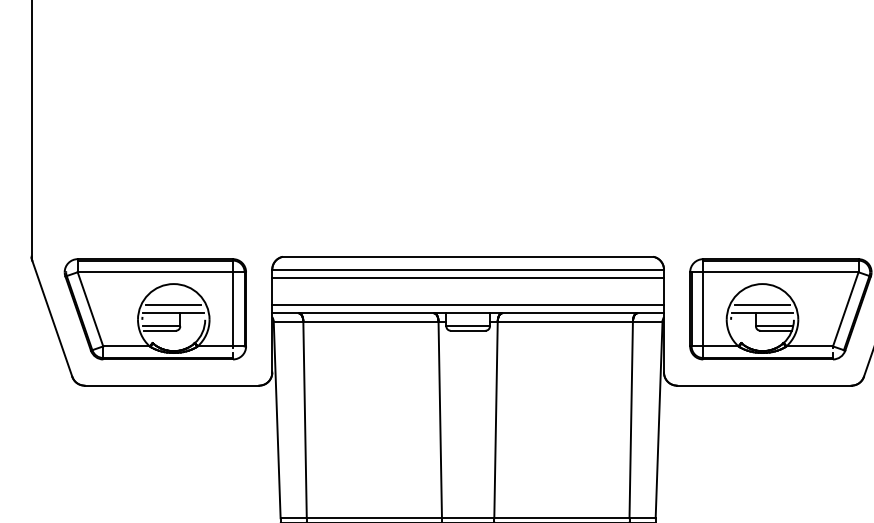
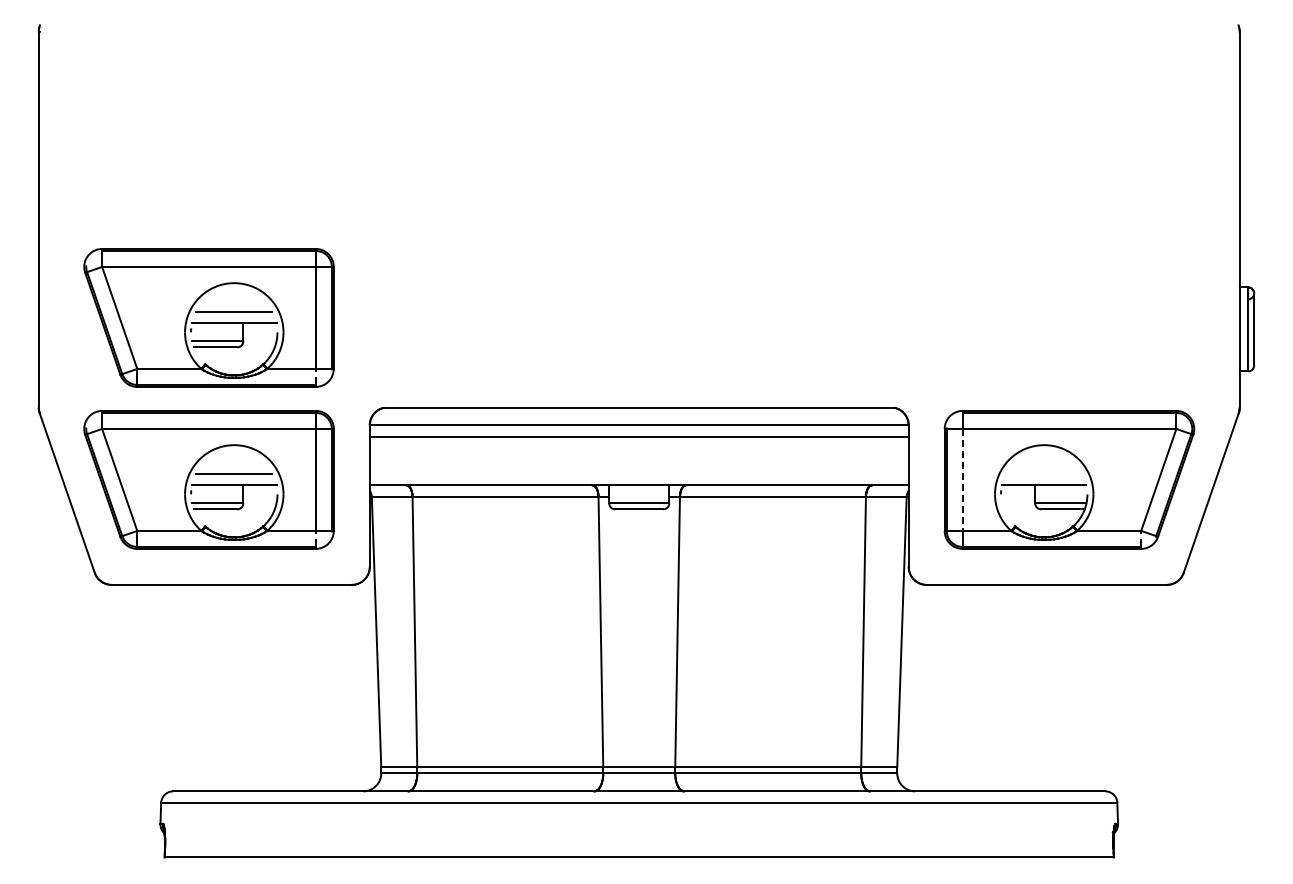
part: (155, 191) -> (208, 317), added
line: (467, 304) -> (638, 473), removed
line: (762, 304) -> (1044, 473), removed
line: (703, 309) -> (962, 479), solid -> dashed

